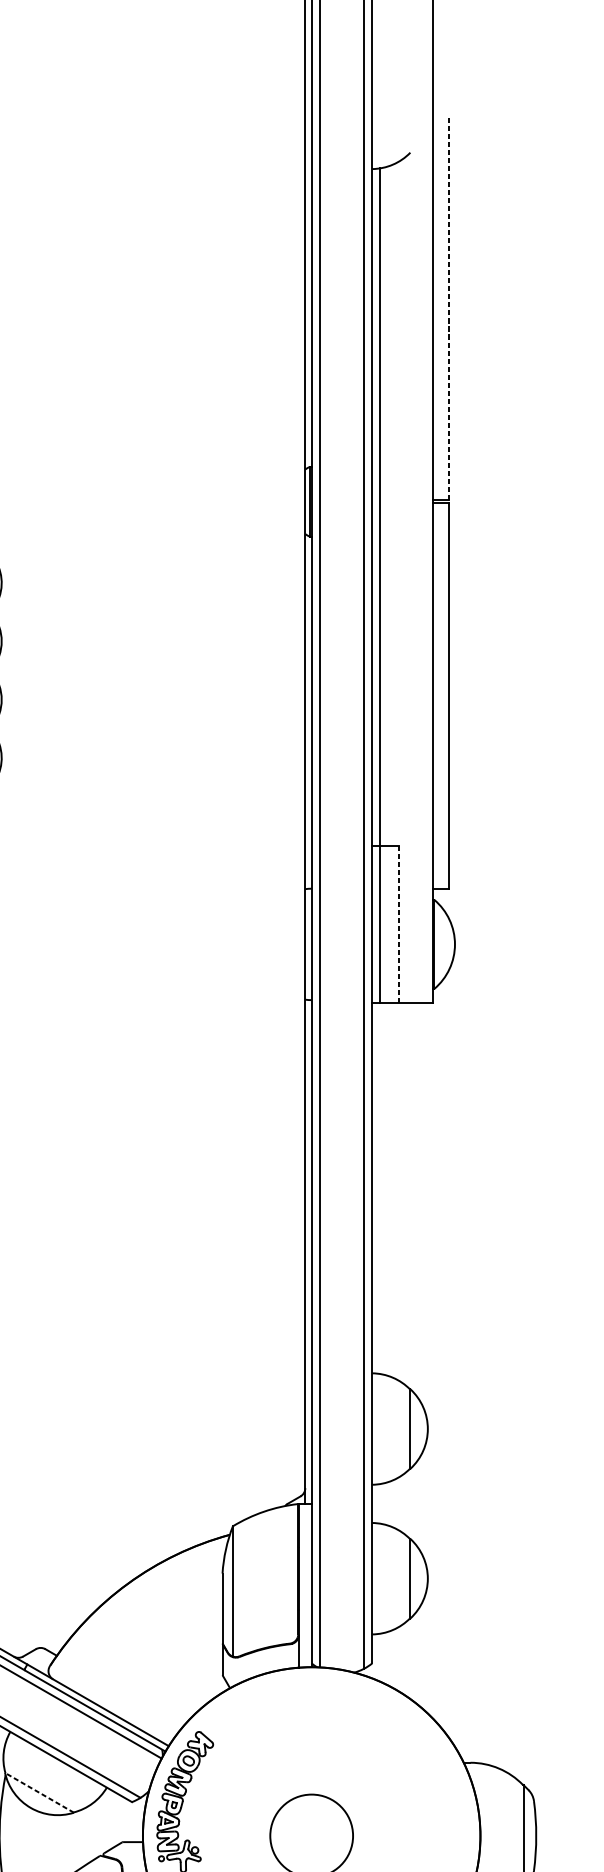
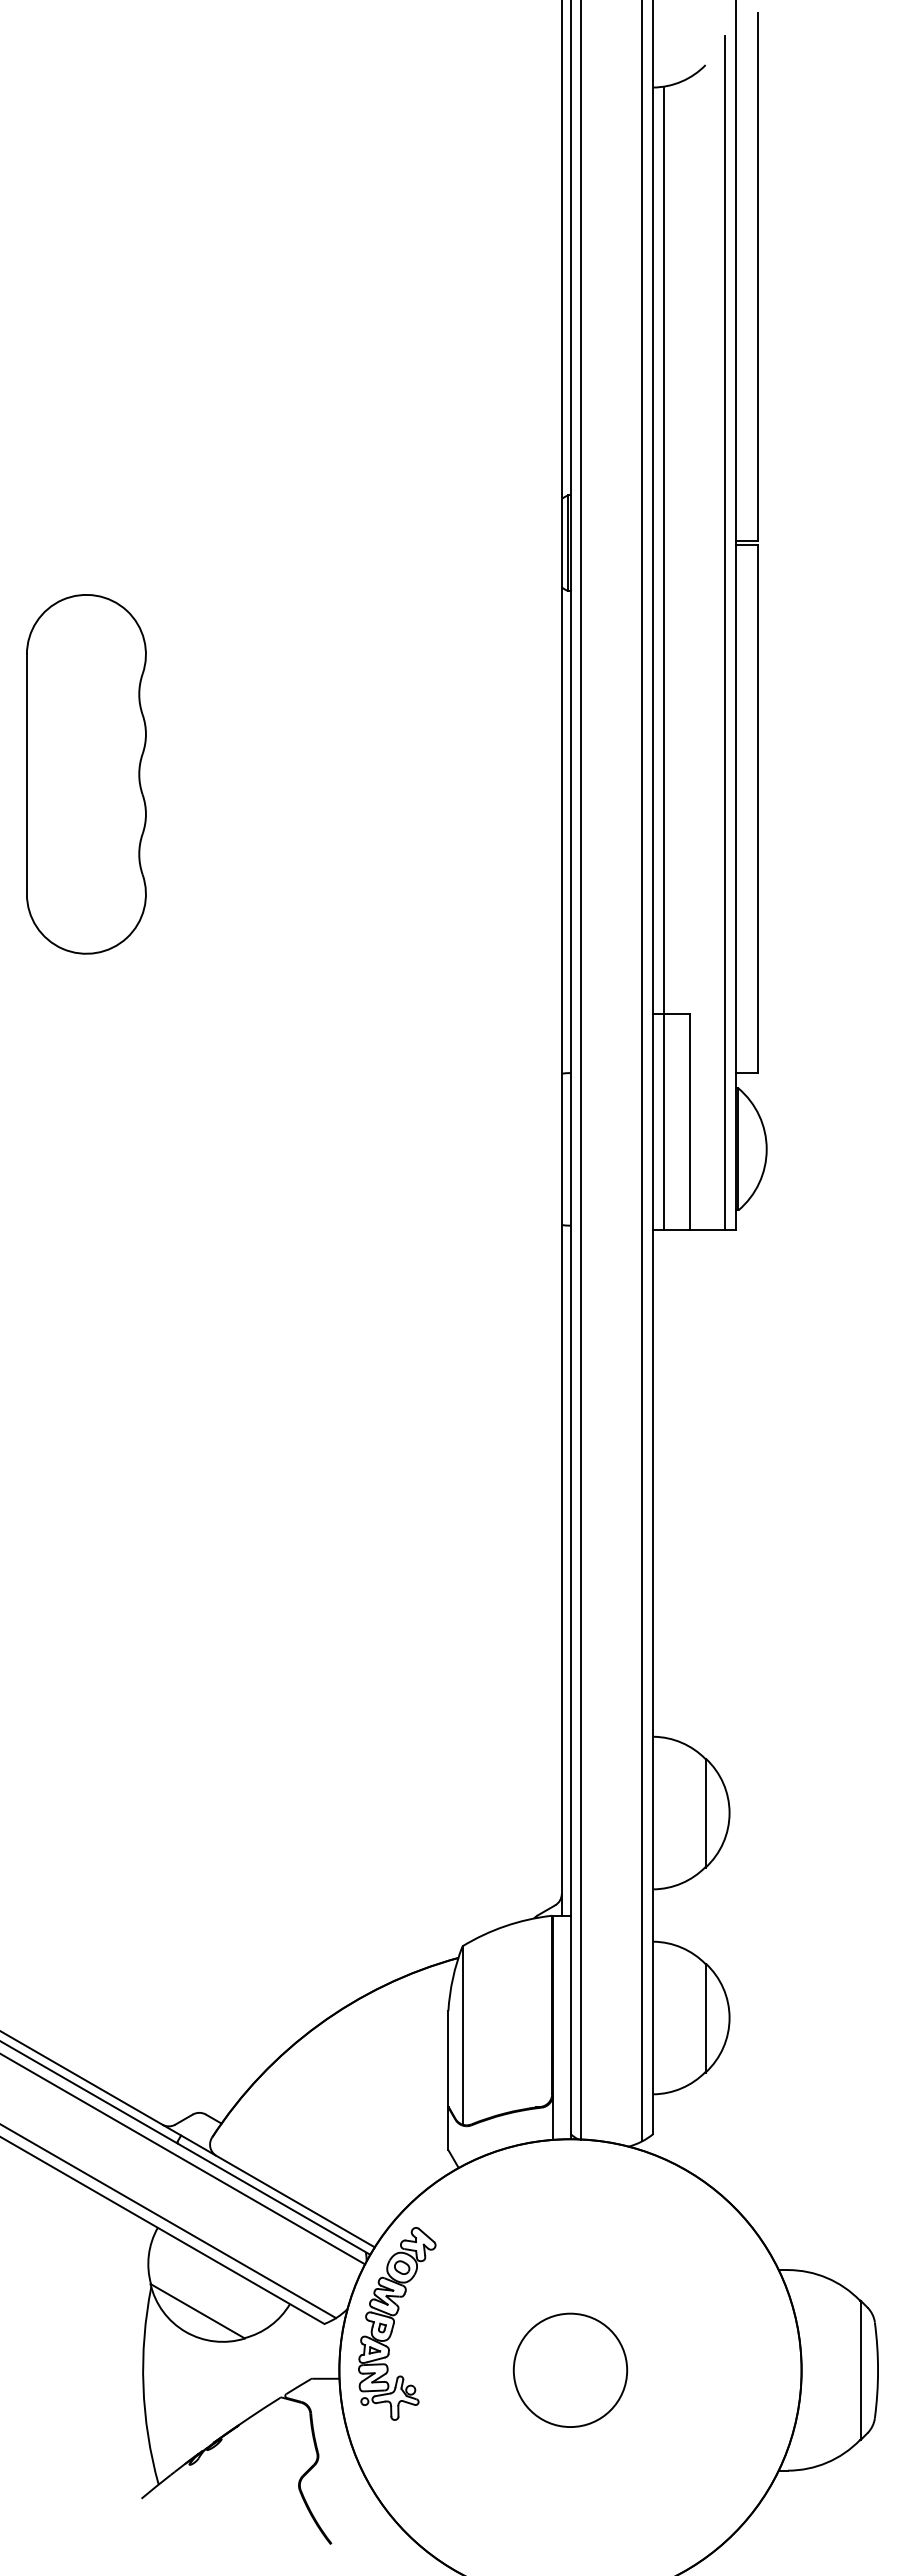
line: (448, 307) -> (758, 277), dashed -> solid
line: (424, 567) -> (725, 633), added
line: (399, 924) -> (690, 1122), dashed -> solid
line: (39, 1793) -> (197, 2311), dashed -> solid

